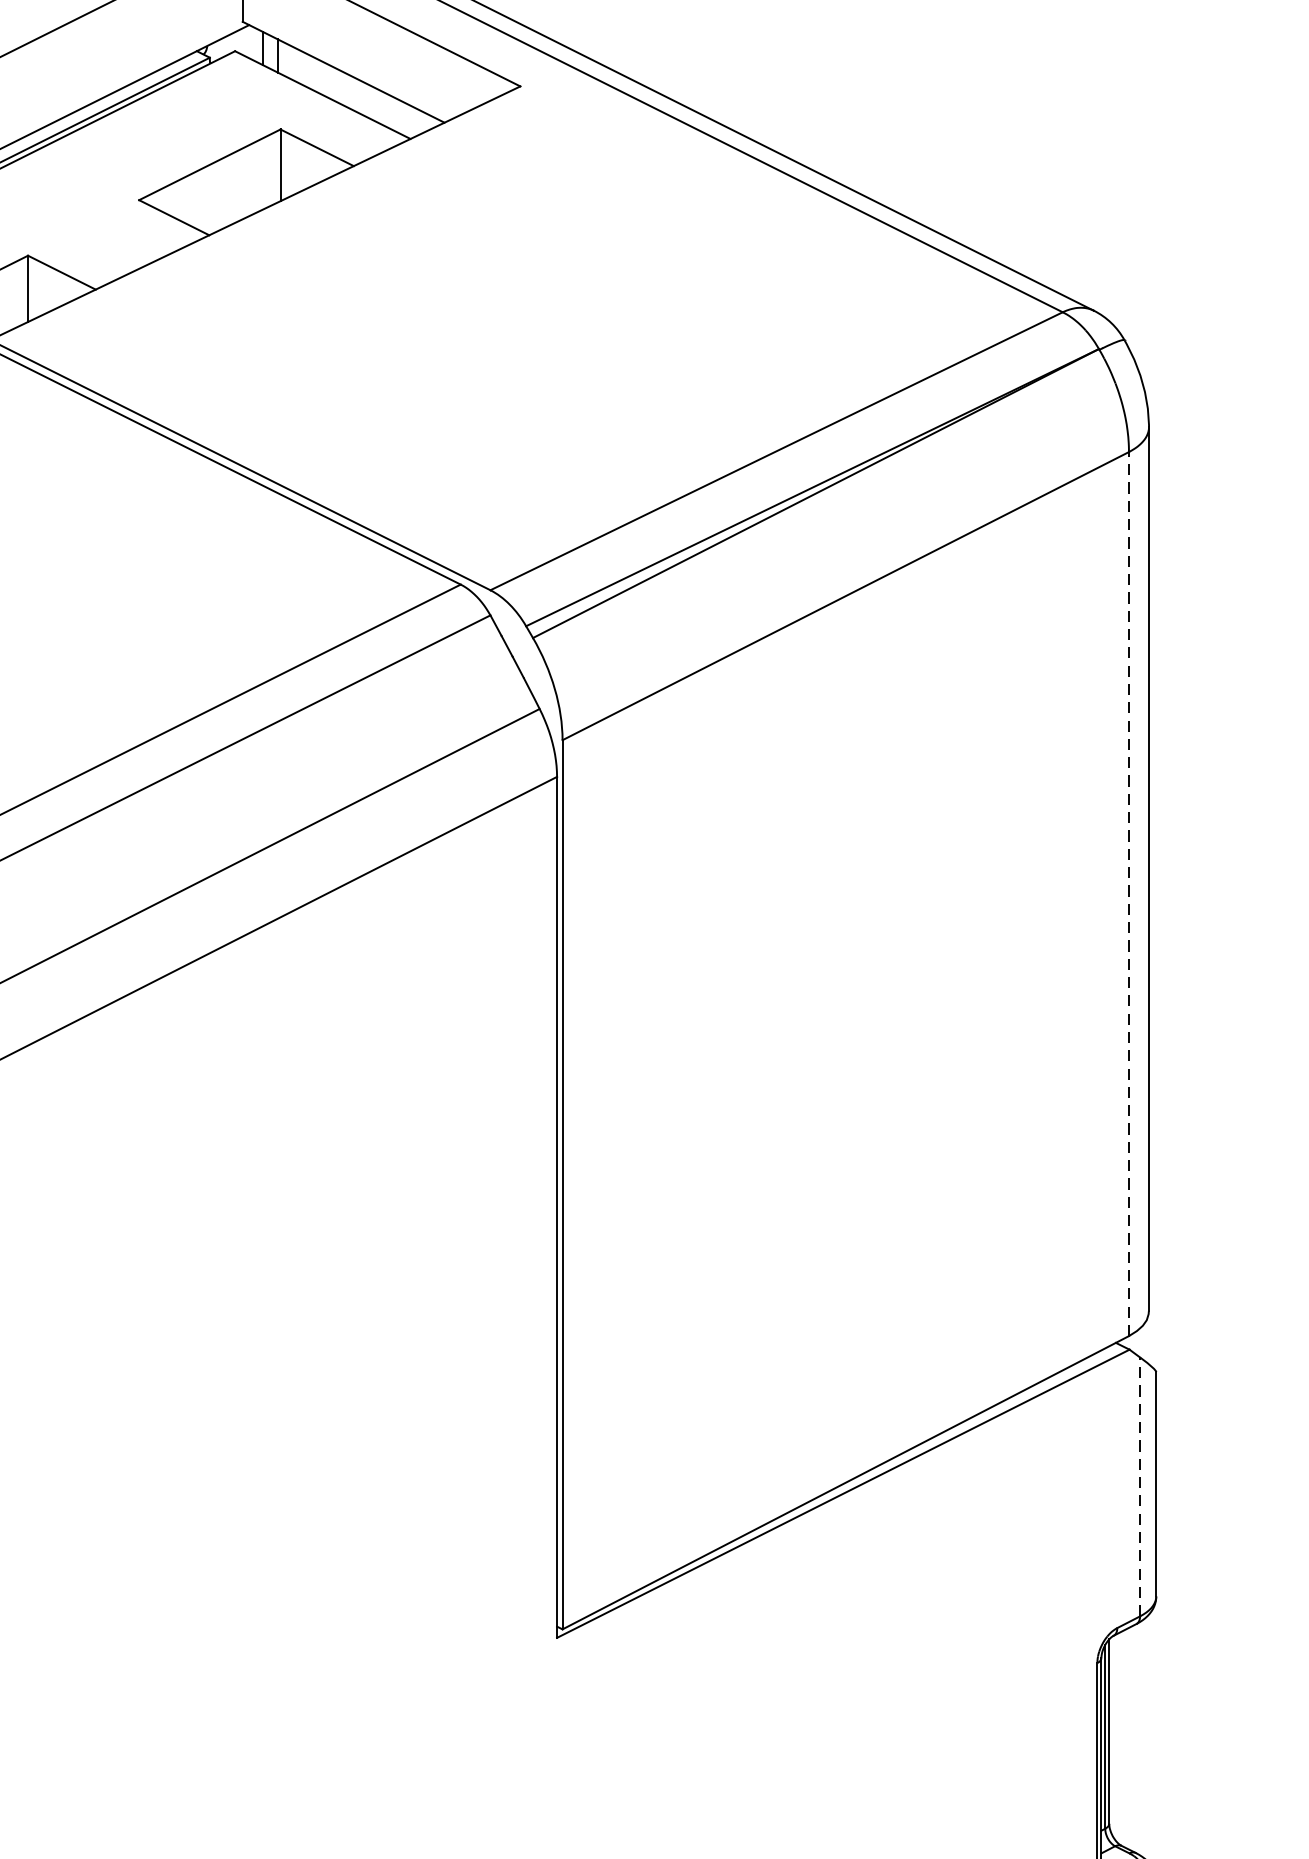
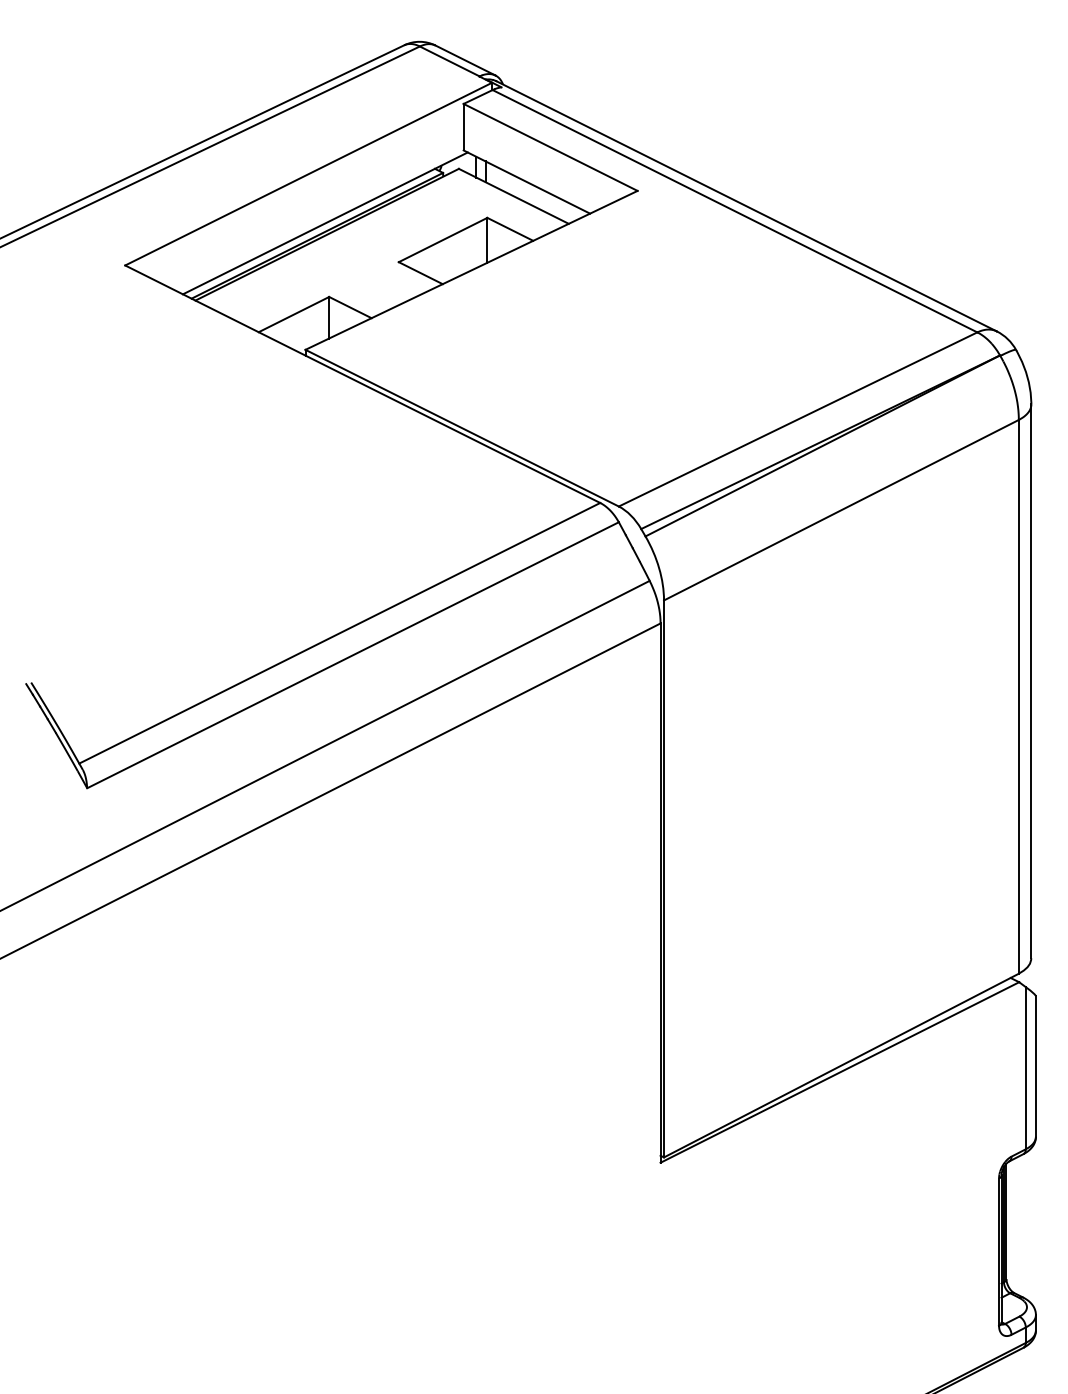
line: (1128, 893) -> (1018, 696), dashed -> solid
line: (1139, 1485) -> (1025, 1067), dashed -> solid

